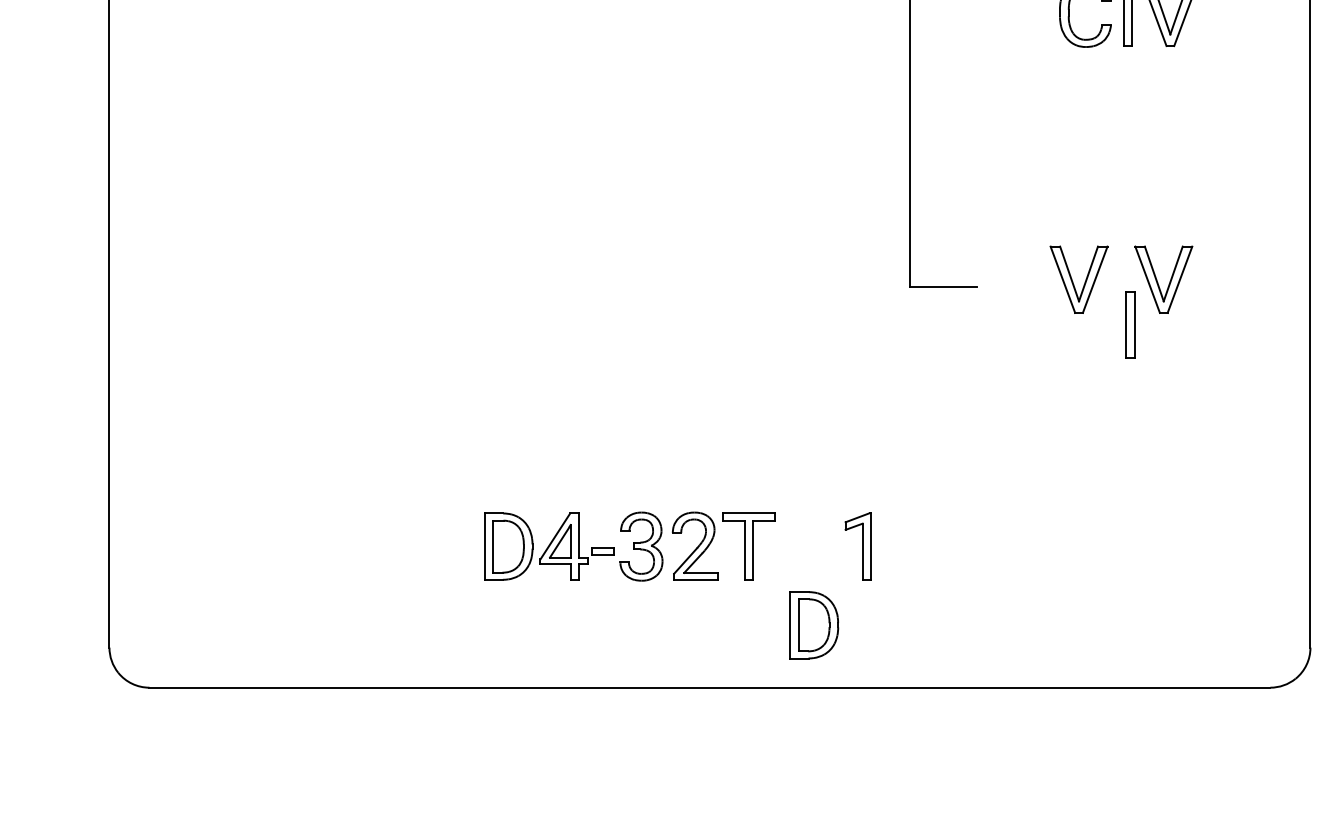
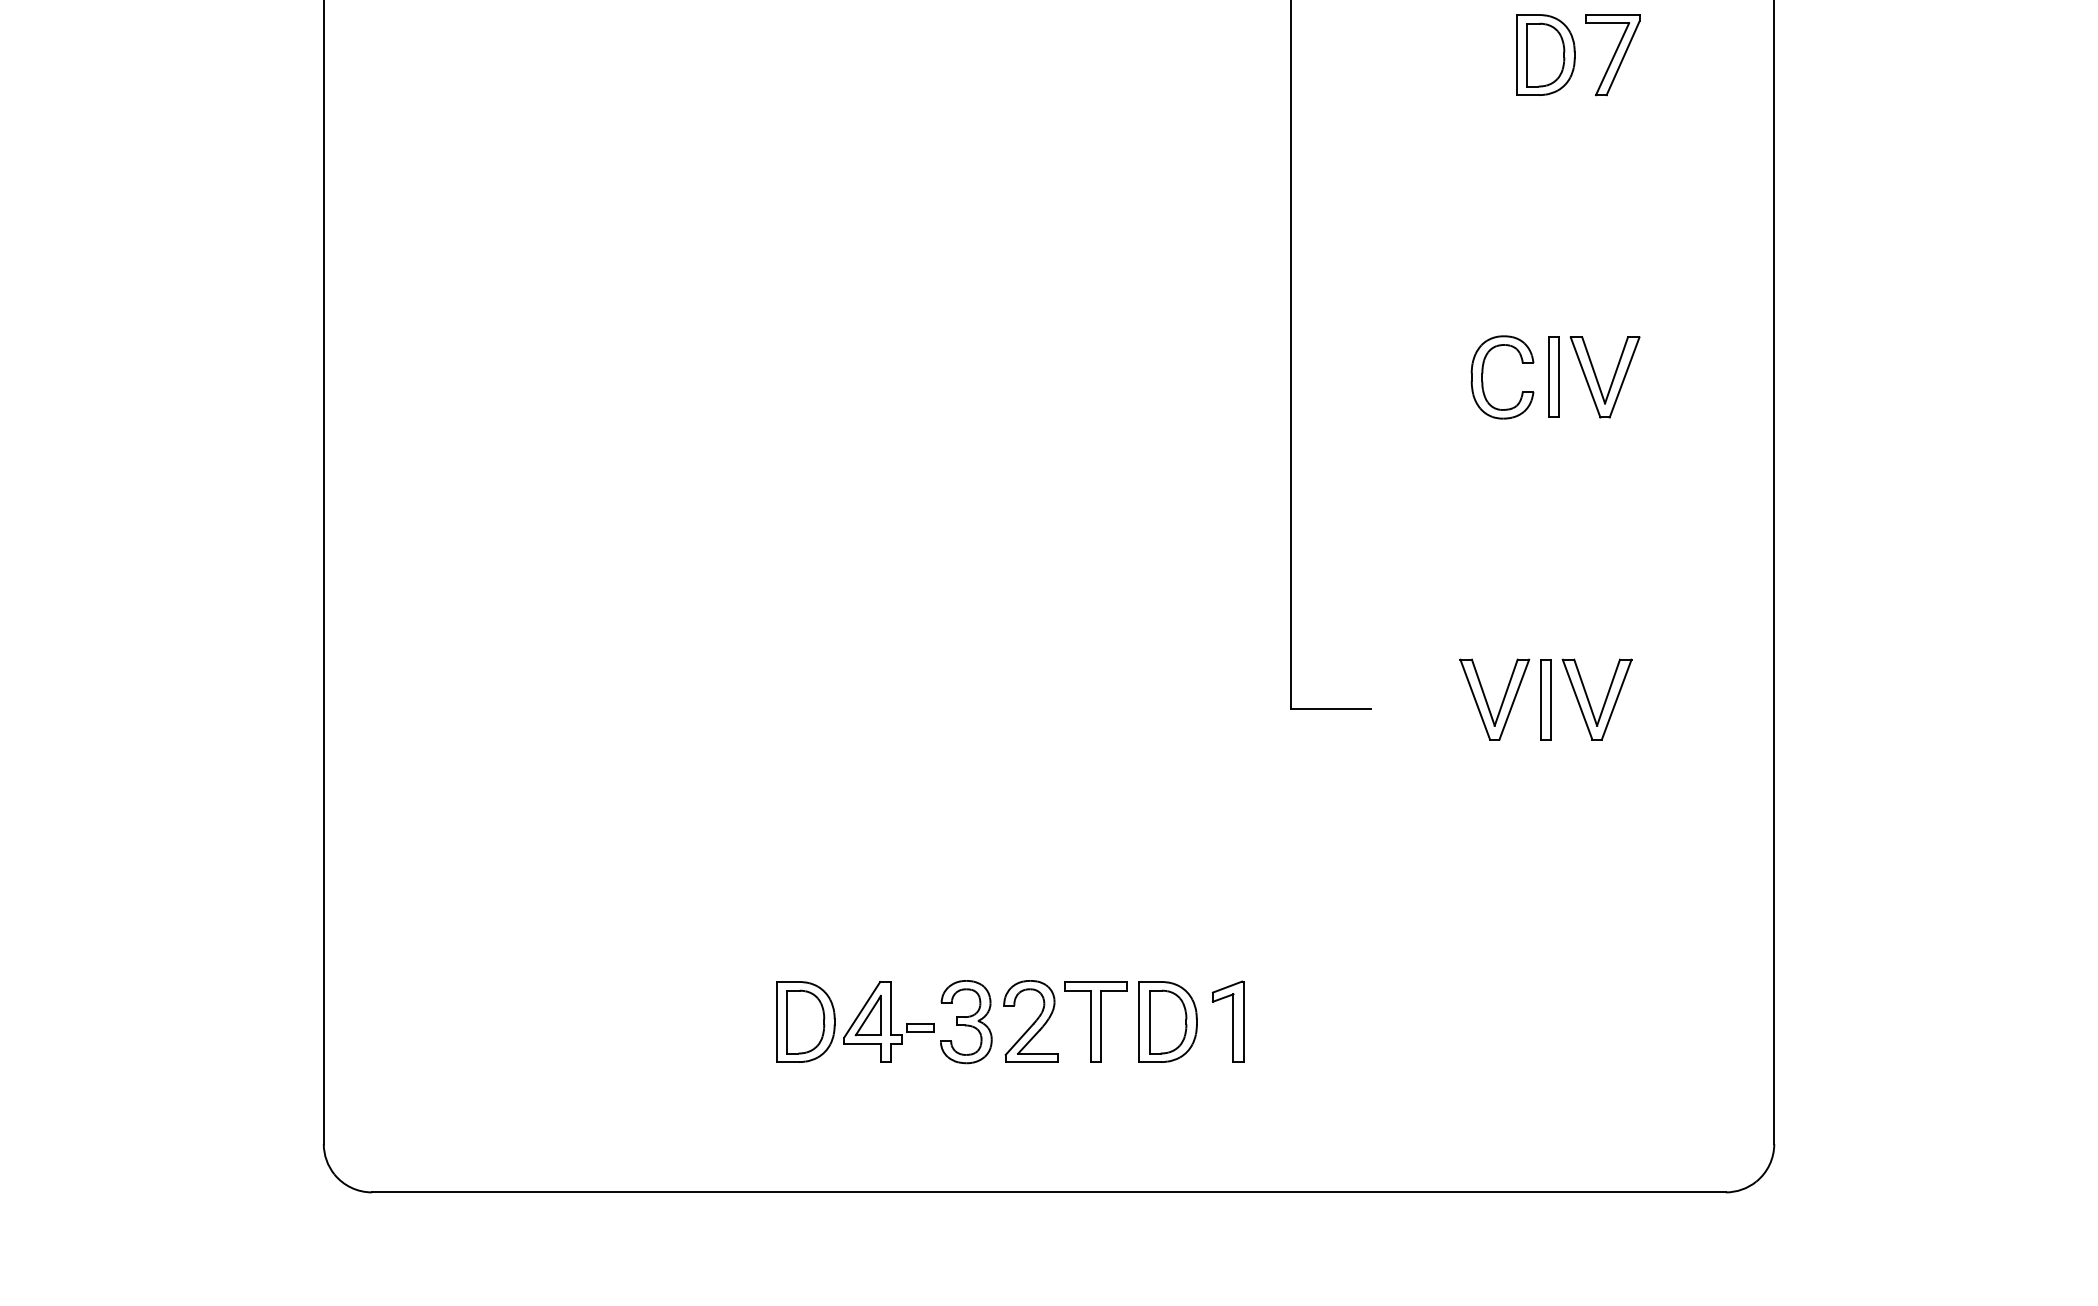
part: (1130, 325) -> (1545, 699), moved
part: (813, 624) -> (1167, 1021), moved

